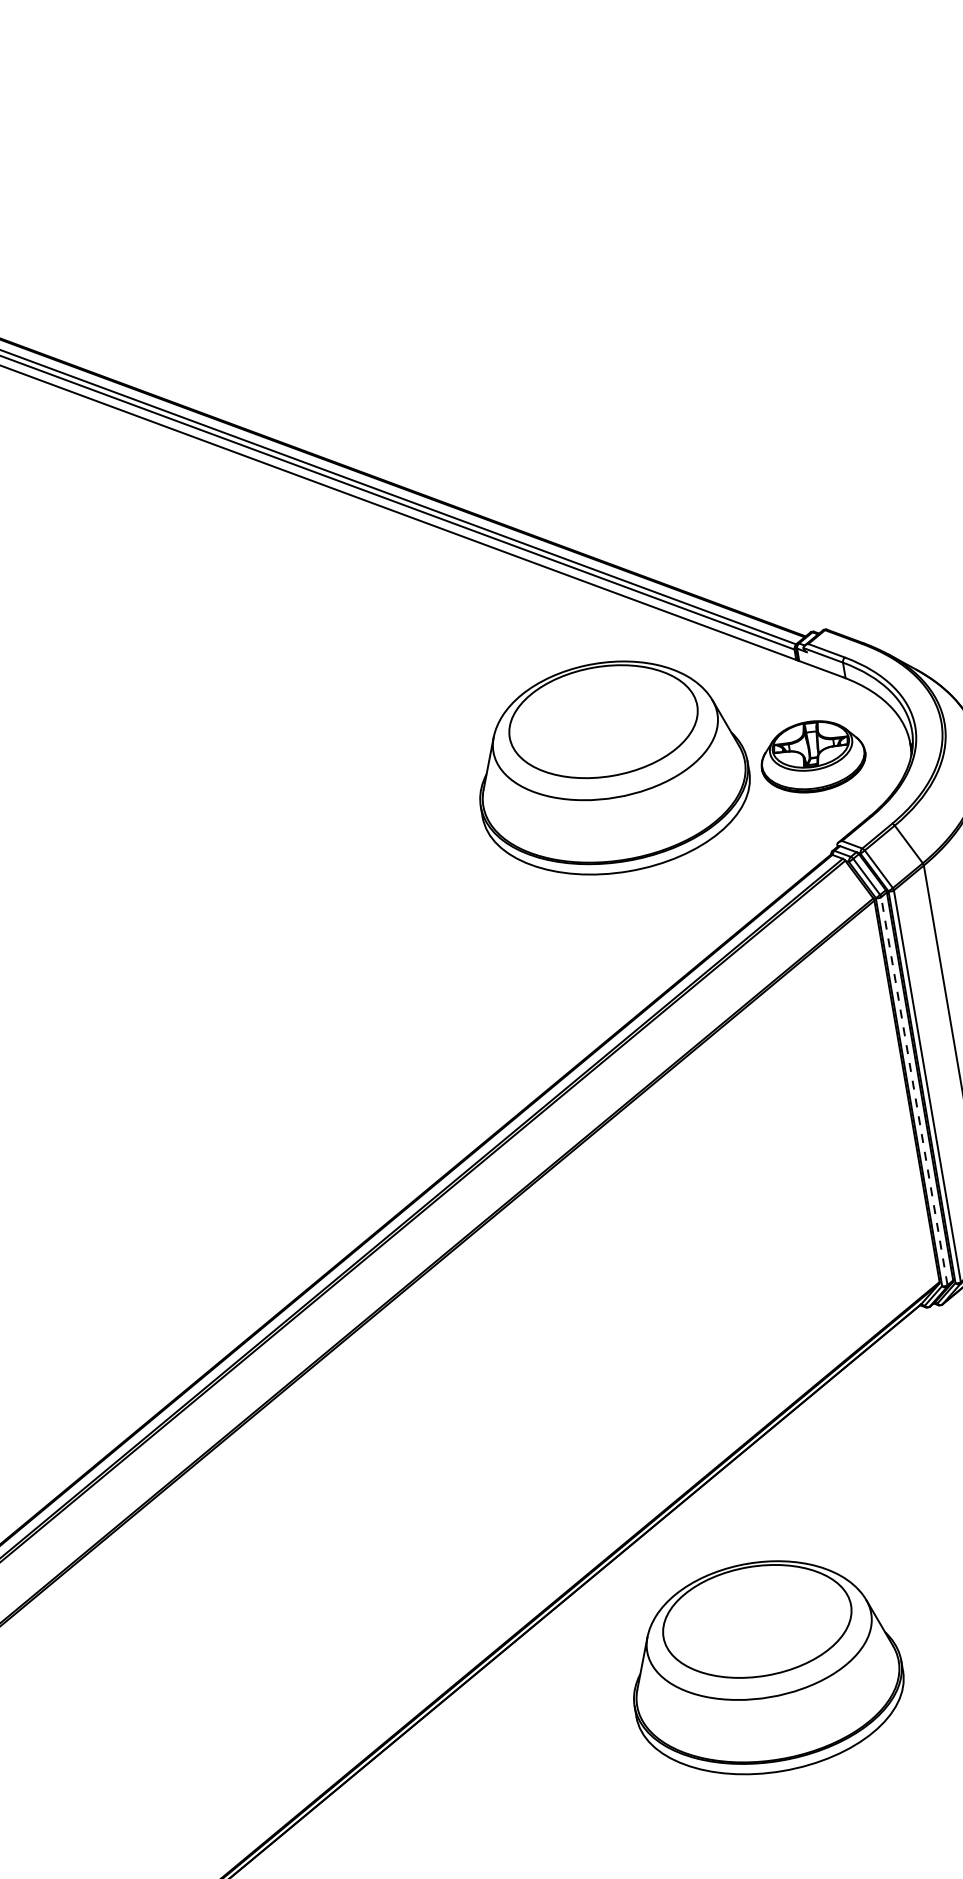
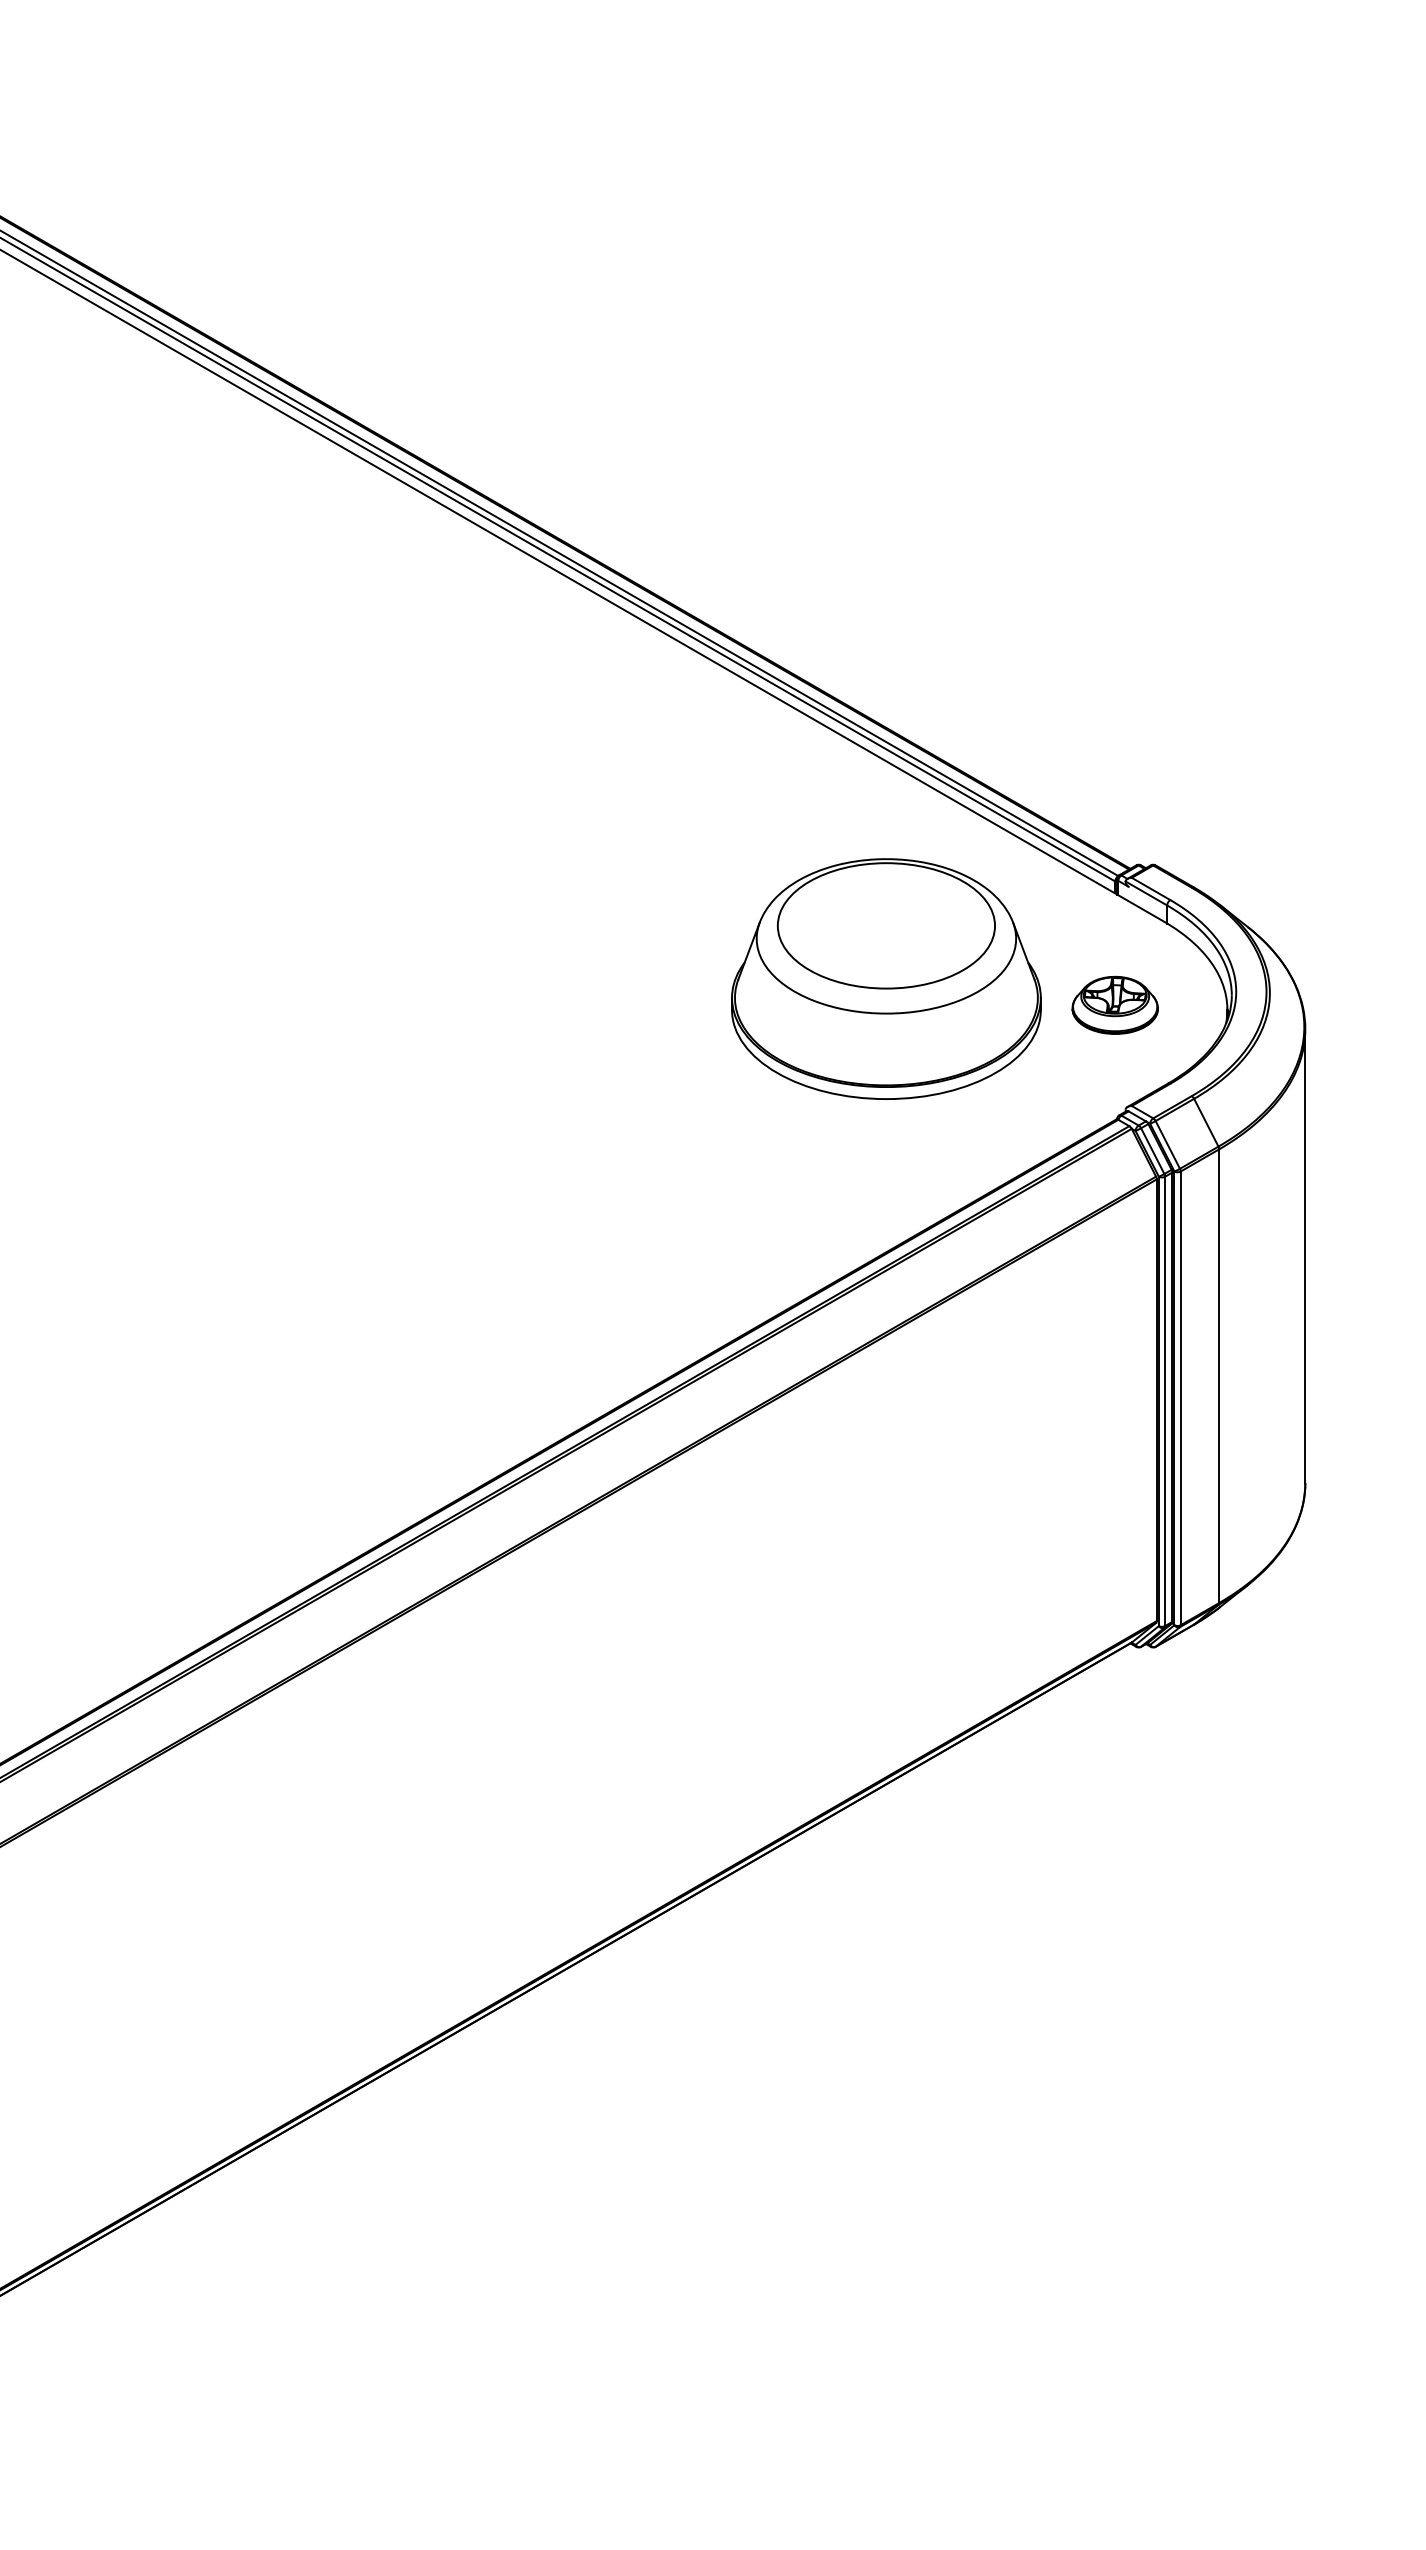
part: (812, 755) -> (1114, 1004), size x0.71
line: (914, 1091) -> (1165, 1401), dashed -> solid
part: (765, 1666) -> (886, 2020), removed

